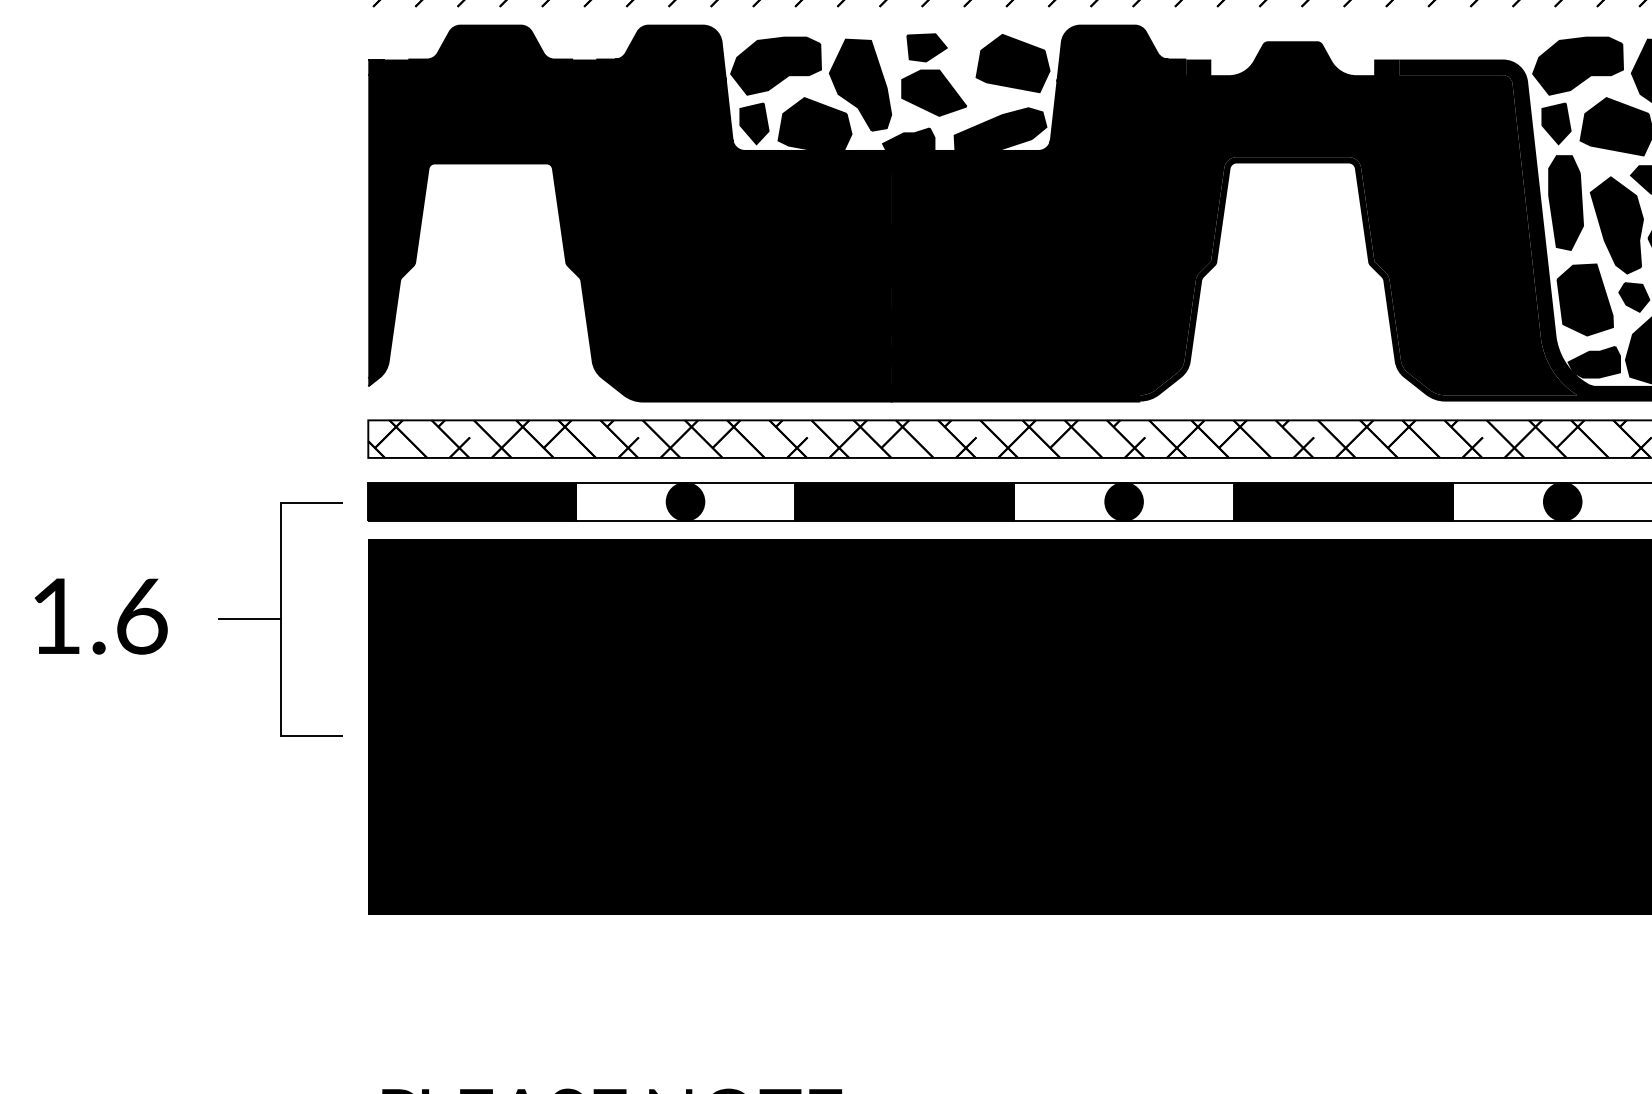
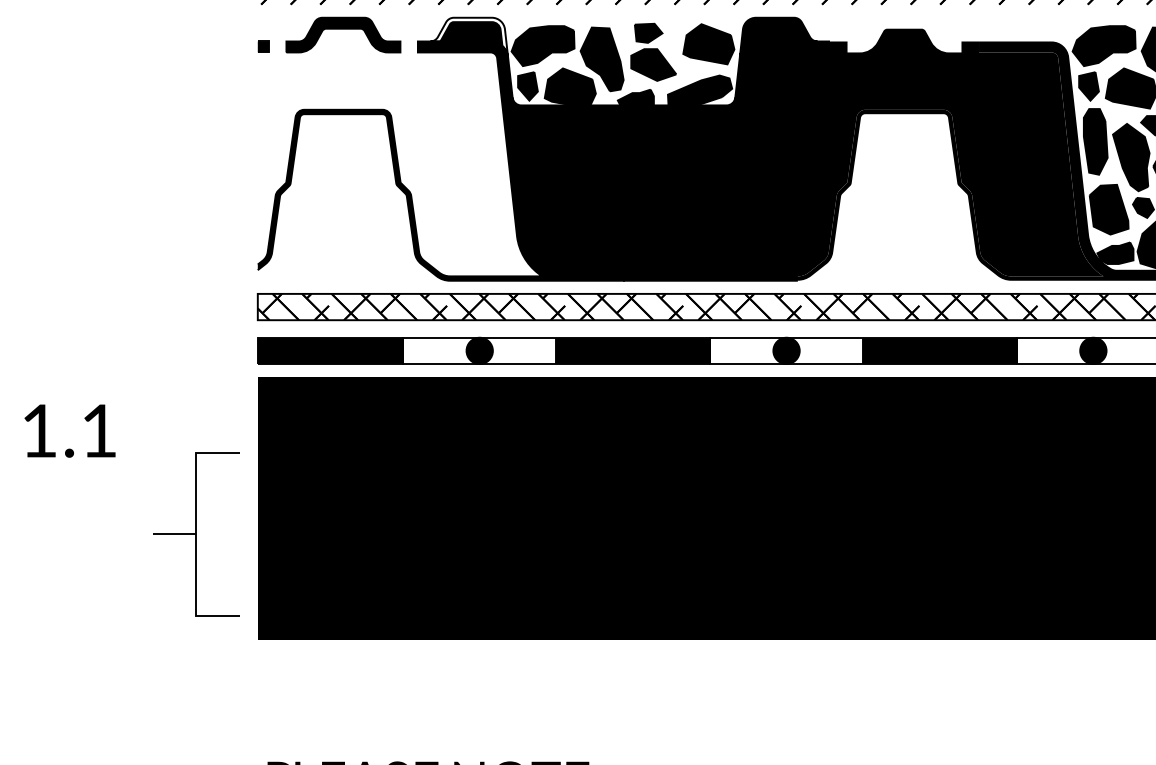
fill: (670, 53) -> (469, 37), removed
fill: (570, 218) -> (399, 152), removed
text: (141, 615) -> (99, 430), 1.6 -> 1.1
part: (280, 619) -> (196, 534), moved

